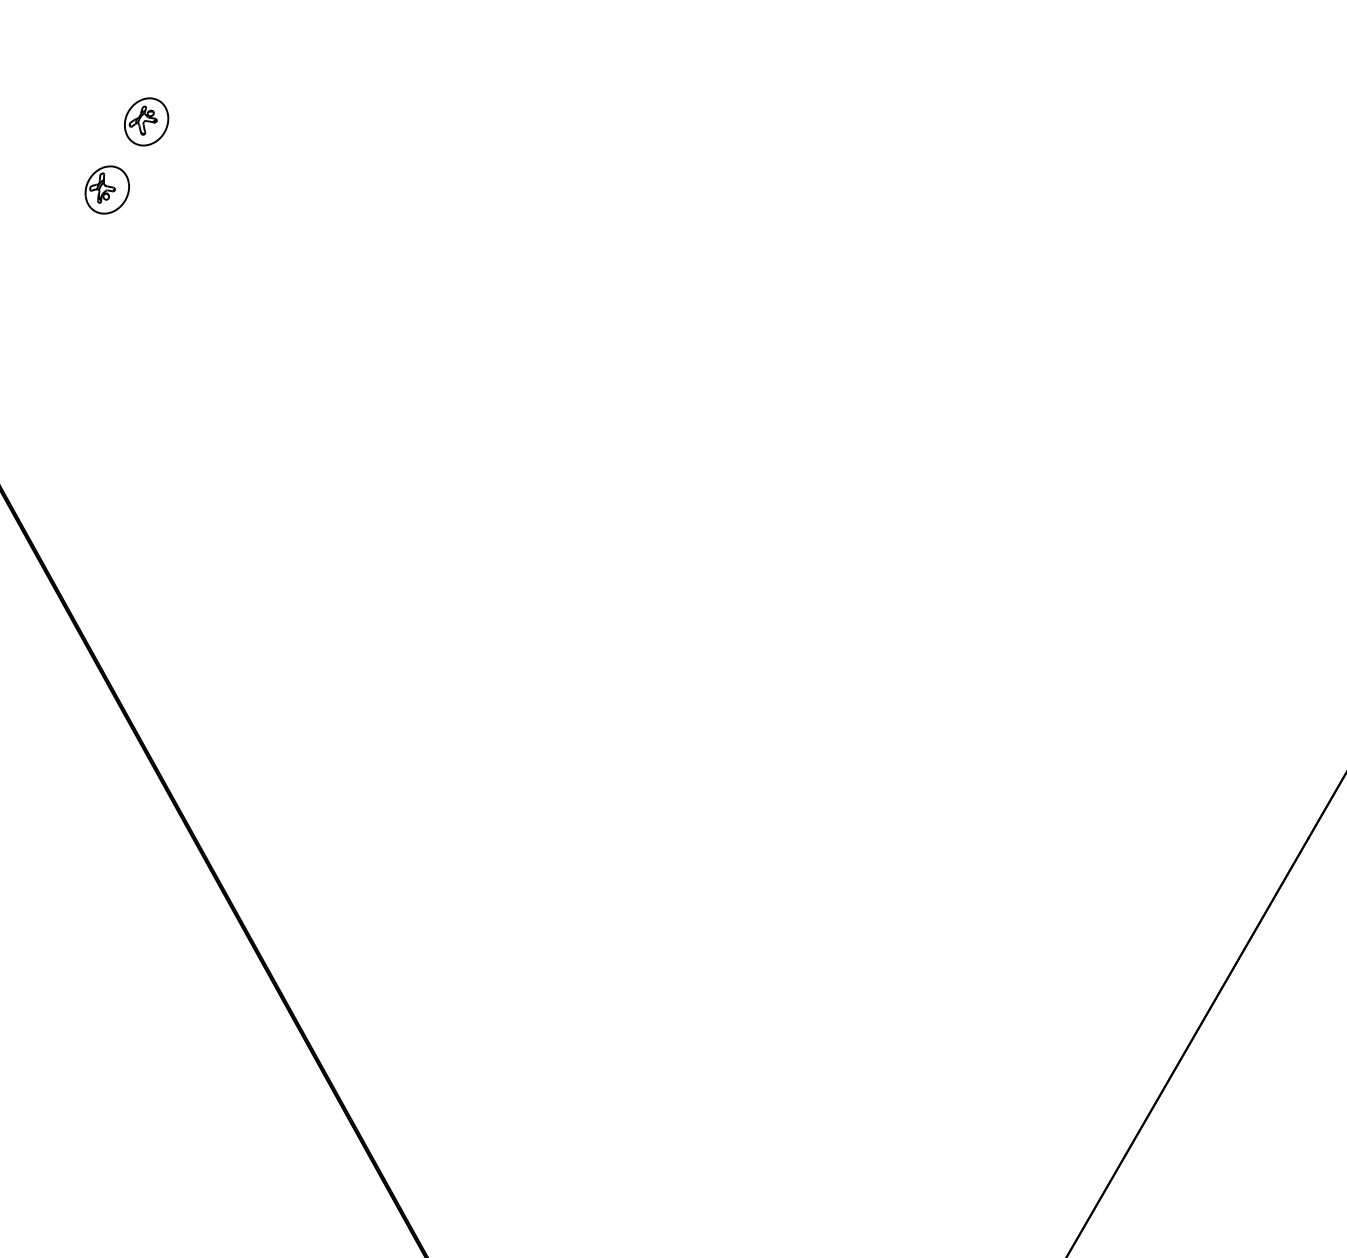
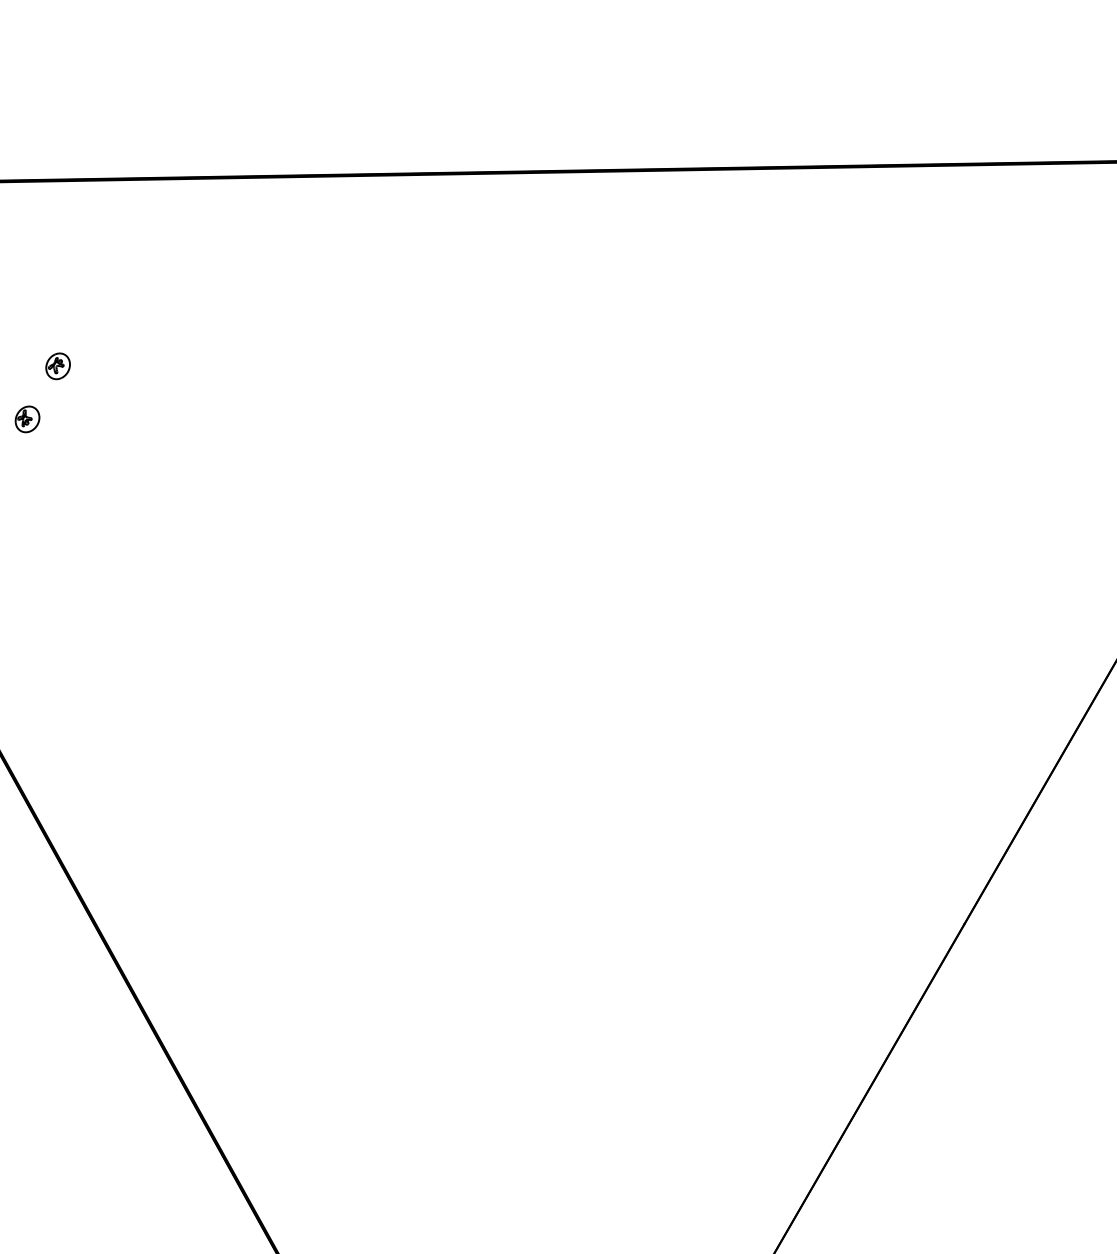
part: (145, 122) -> (57, 366), size x0.7
part: (107, 190) -> (27, 419), size x0.7

